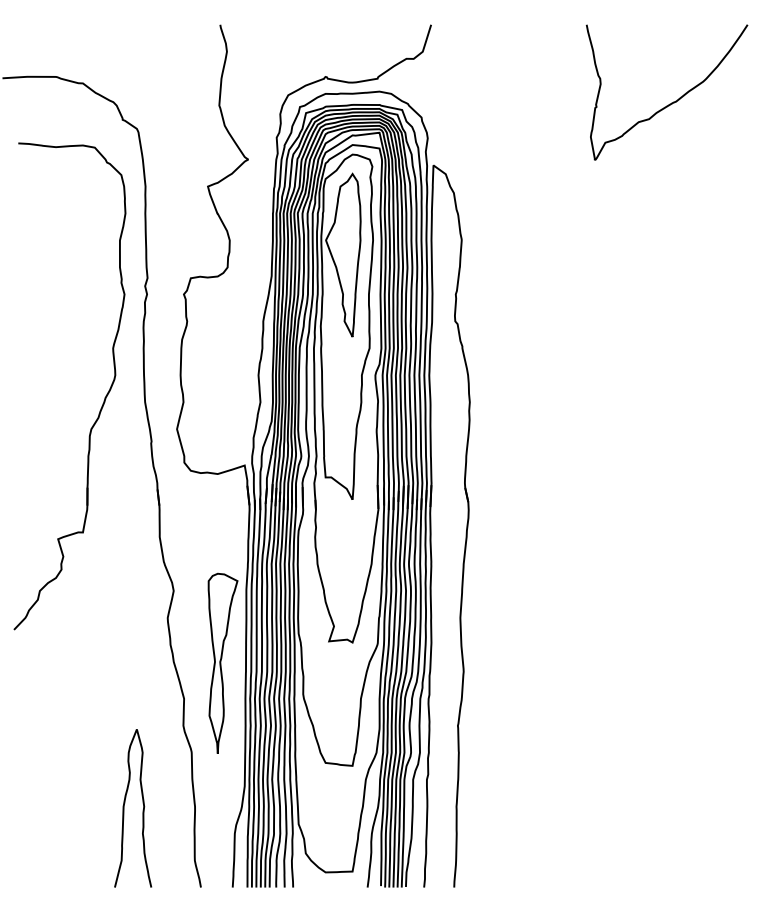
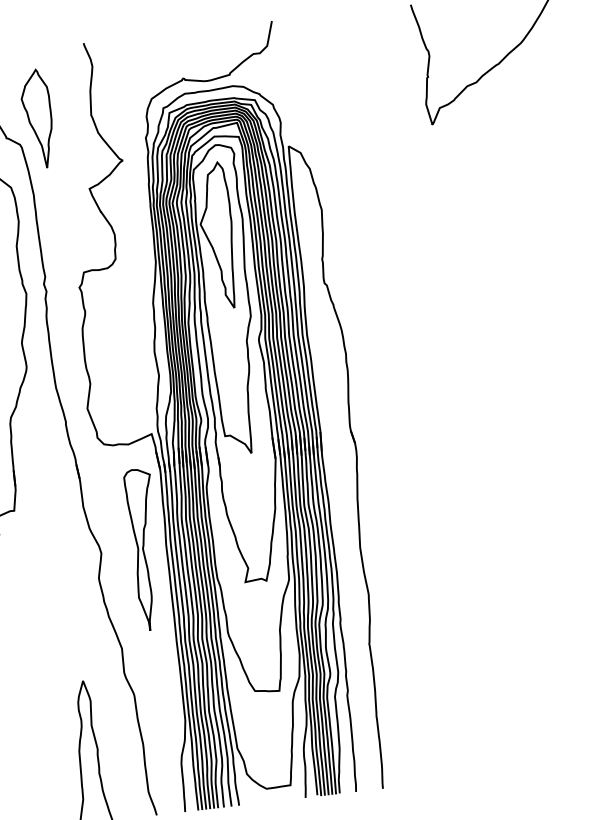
part: (159, 102) -> (37, 118), added
part: (222, 662) -> (145, 548), moved

